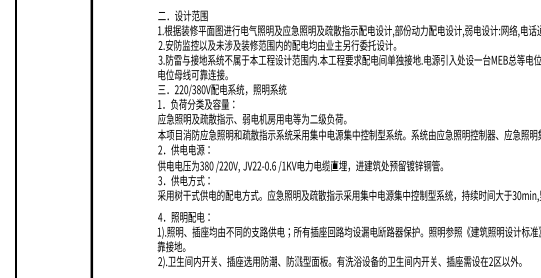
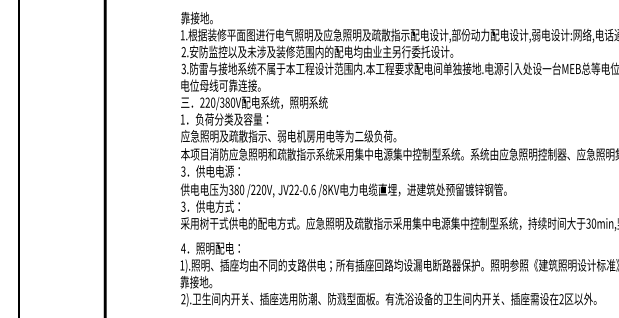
text: (183, 15) -> (209, 17), 二．设计范围 -> 靠接地。
text: (160, 150) -> (183, 172), 2 -> 3
text: (283, 165) -> (324, 189), /1KV -> /8KV

